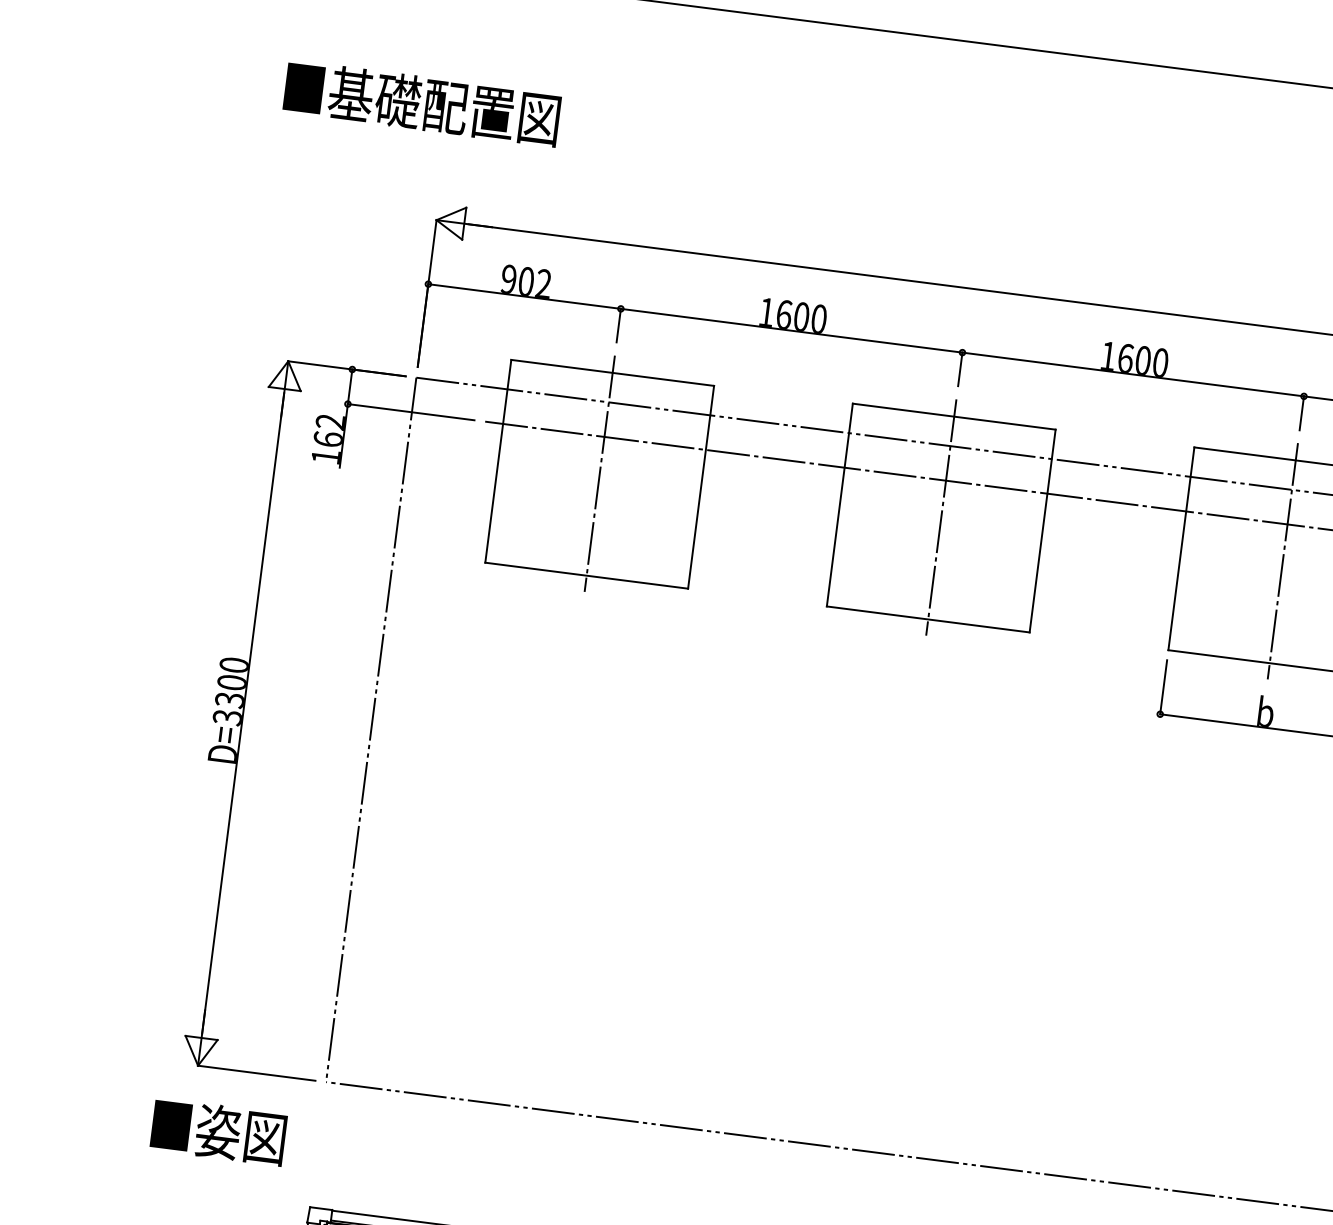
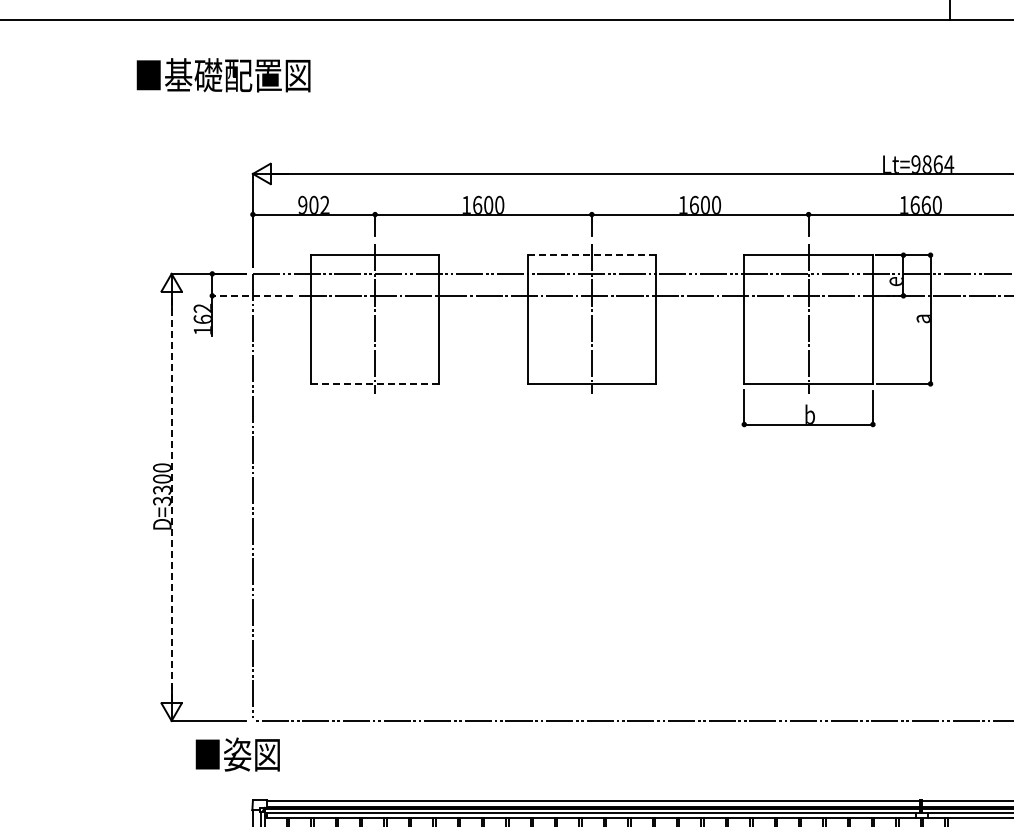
text: (421, 103) -> (223, 75), moved
line: (409, 411) -> (251, 295), solid -> dashed
line: (953, 417) -> (591, 255), solid -> dashed
line: (587, 575) -> (375, 383), solid -> dashed
line: (243, 712) -> (171, 496), solid -> dashed
text: (218, 1131) -> (237, 754), moved

